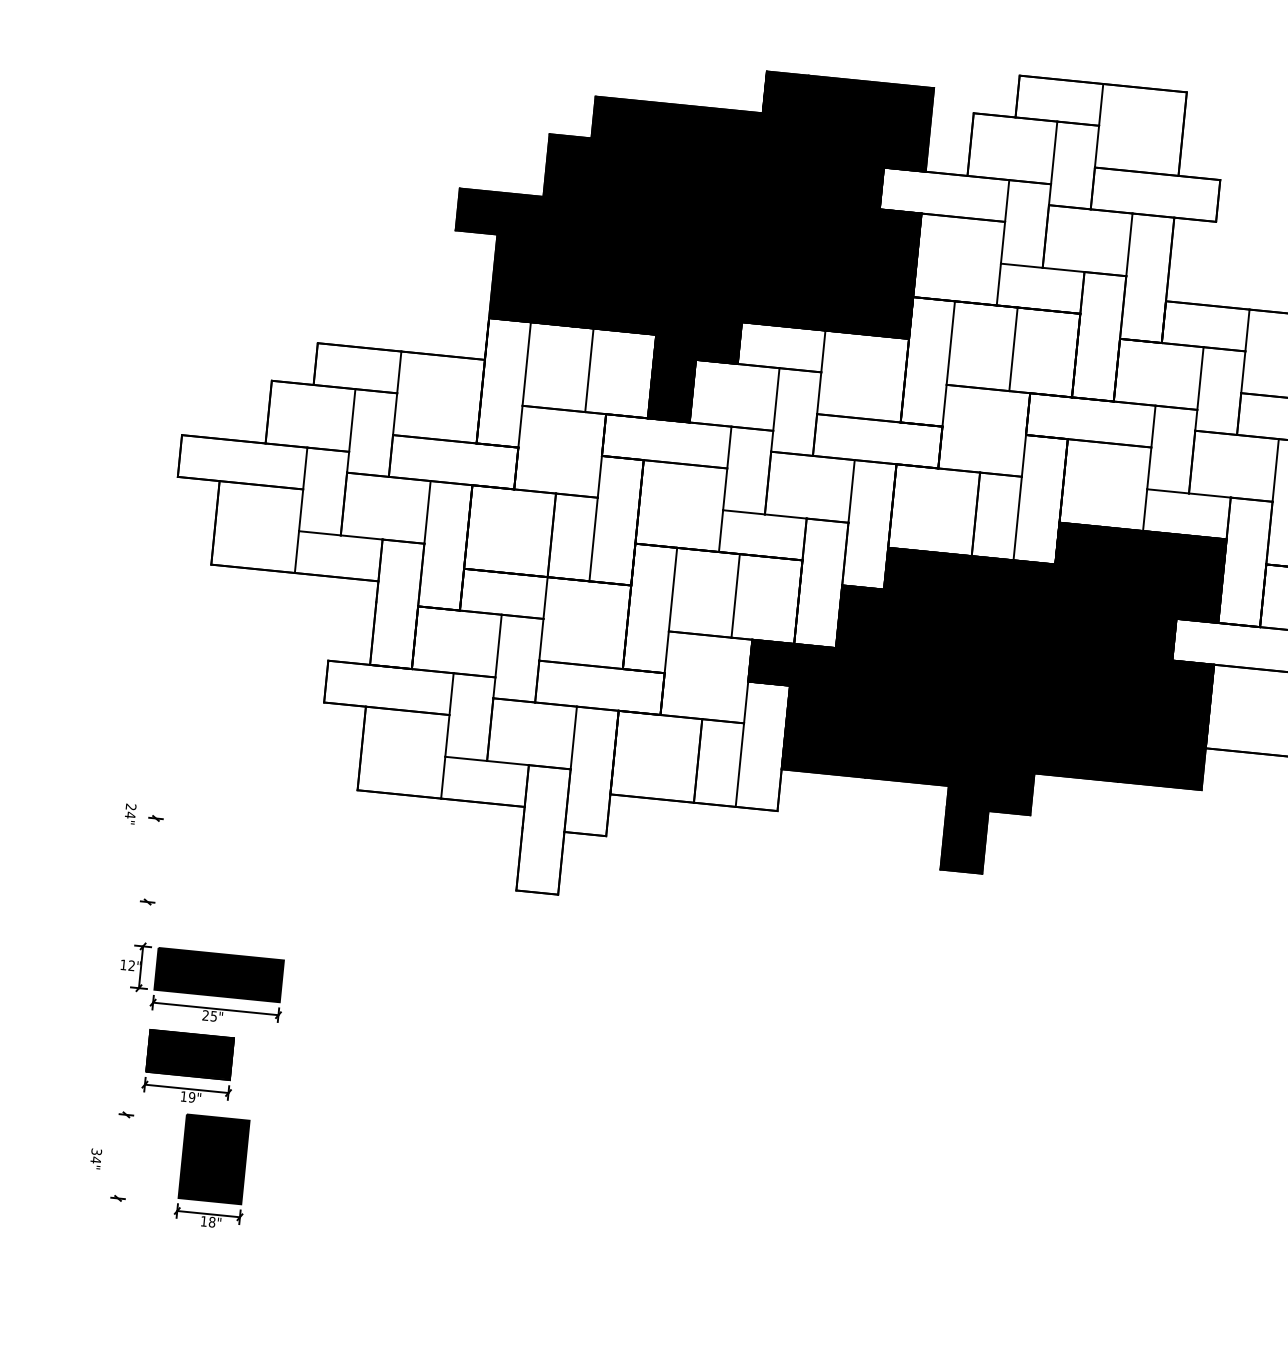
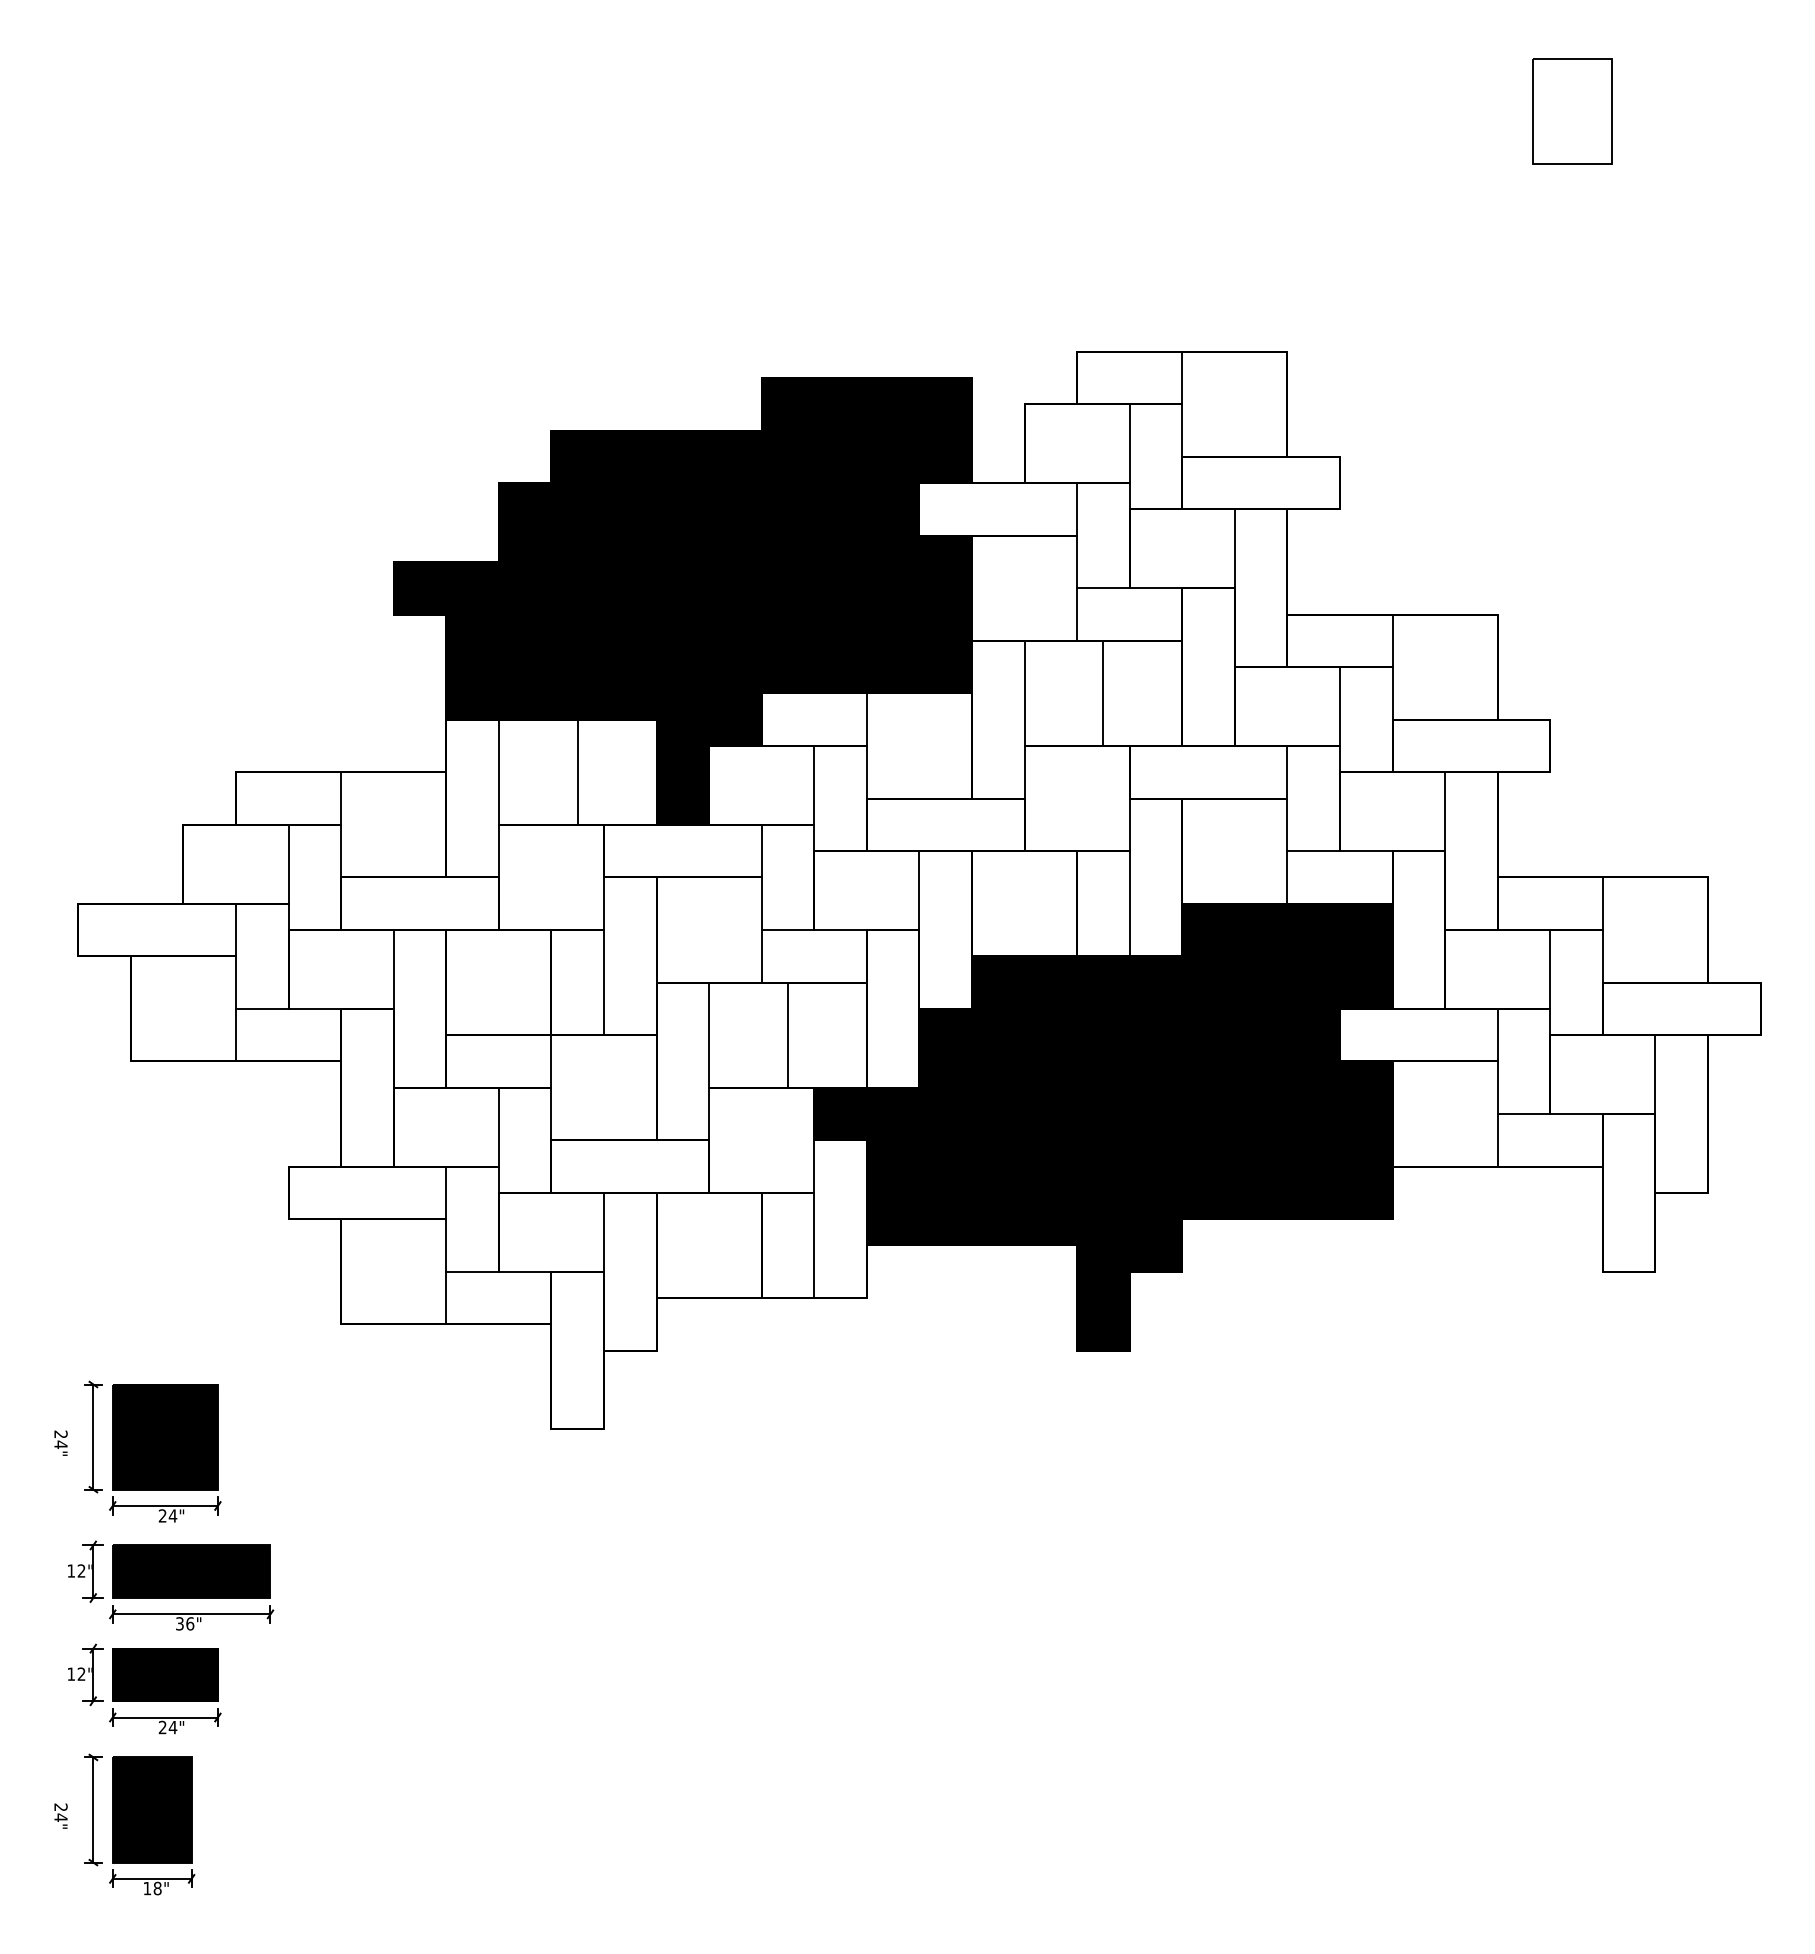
text: (130, 813) -> (60, 1442), moved
line: (151, 859) -> (93, 1436), added
part: (207, 879) -> (165, 1453), added
text: (210, 1015) -> (185, 1623), 25" -> 36"
part: (126, 1048) -> (85, 1674), added
text: (187, 1096) -> (167, 1727), 19" -> 24"
text: (96, 1152) -> (60, 1807), 34" -> 24"
line: (122, 1156) -> (93, 1809), added
part: (213, 1171) -> (152, 1825), moved

